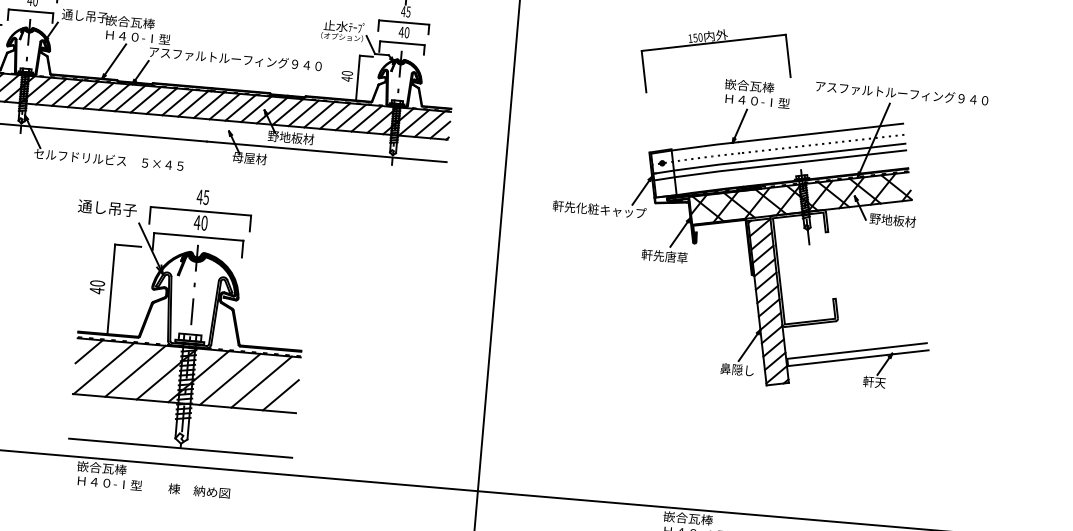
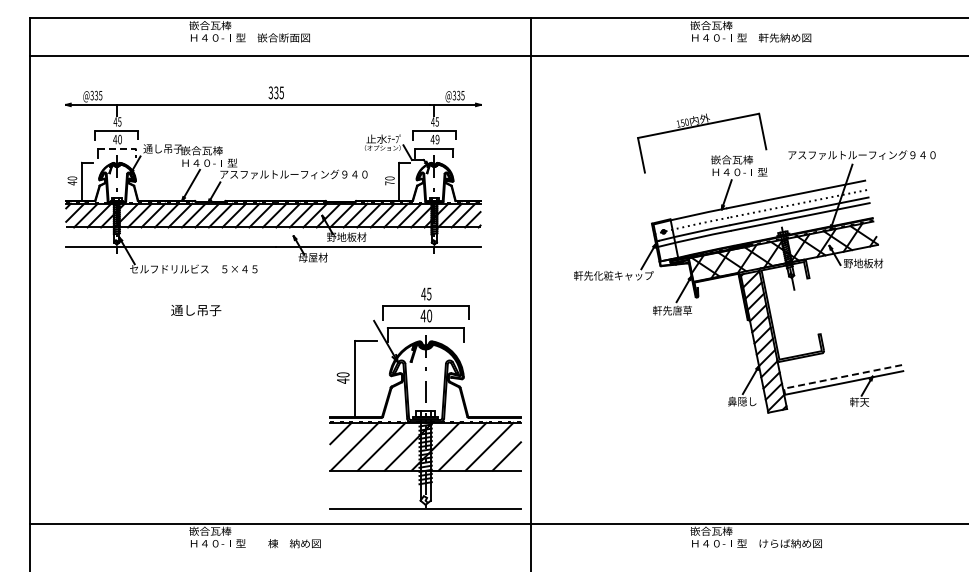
line: (37, 11) -> (122, 148), solid -> dashed
text: (406, 32) -> (437, 139), 40 -> 49
text: (346, 79) -> (389, 183), 40 -> 70
part: (191, 319) -> (425, 398), moved
line: (852, 351) -> (838, 377), solid -> dashed

